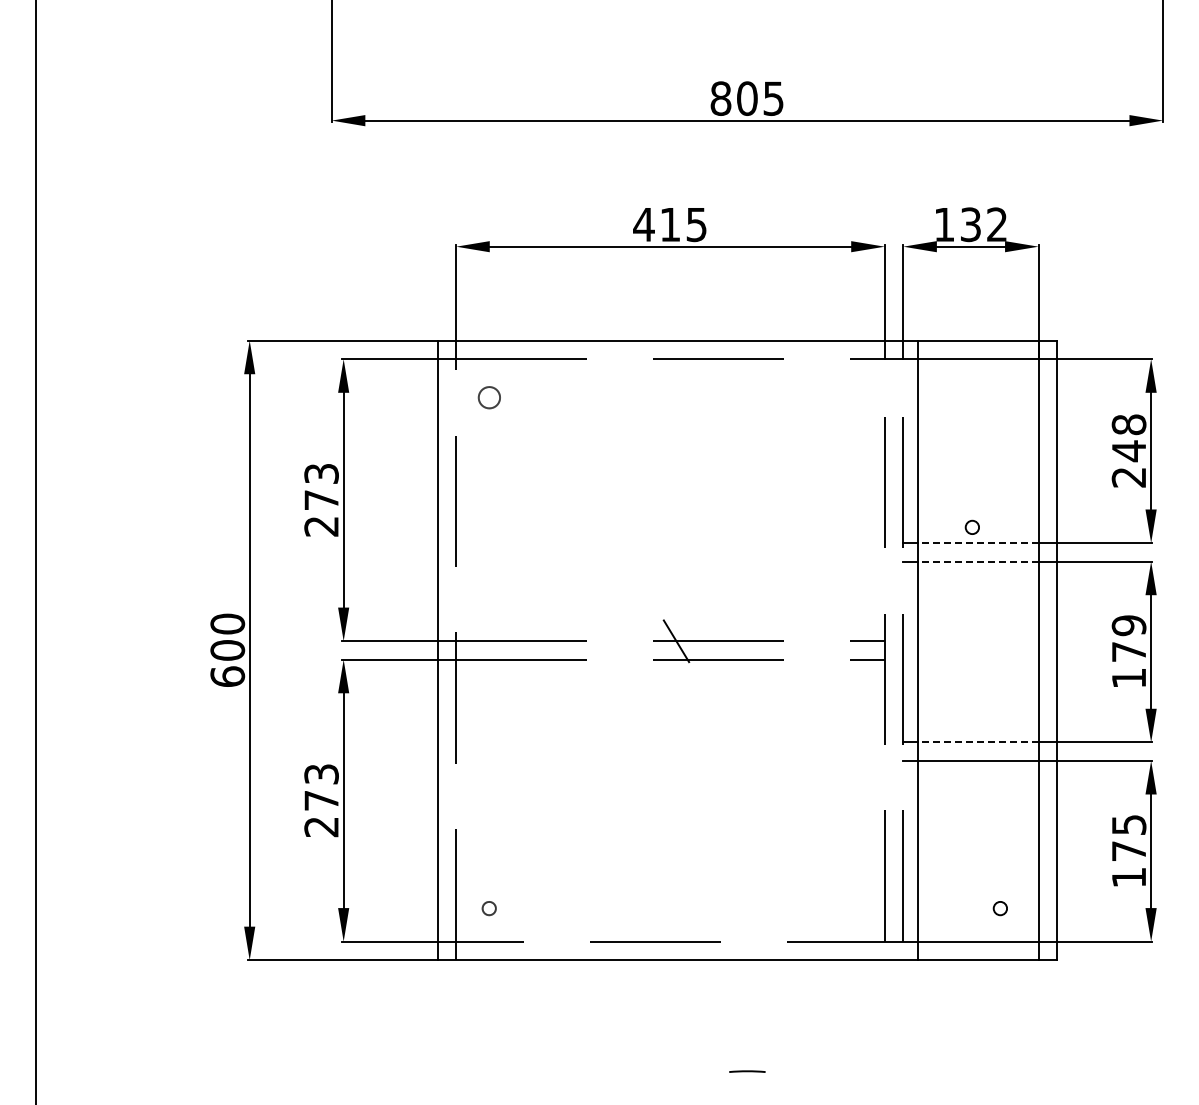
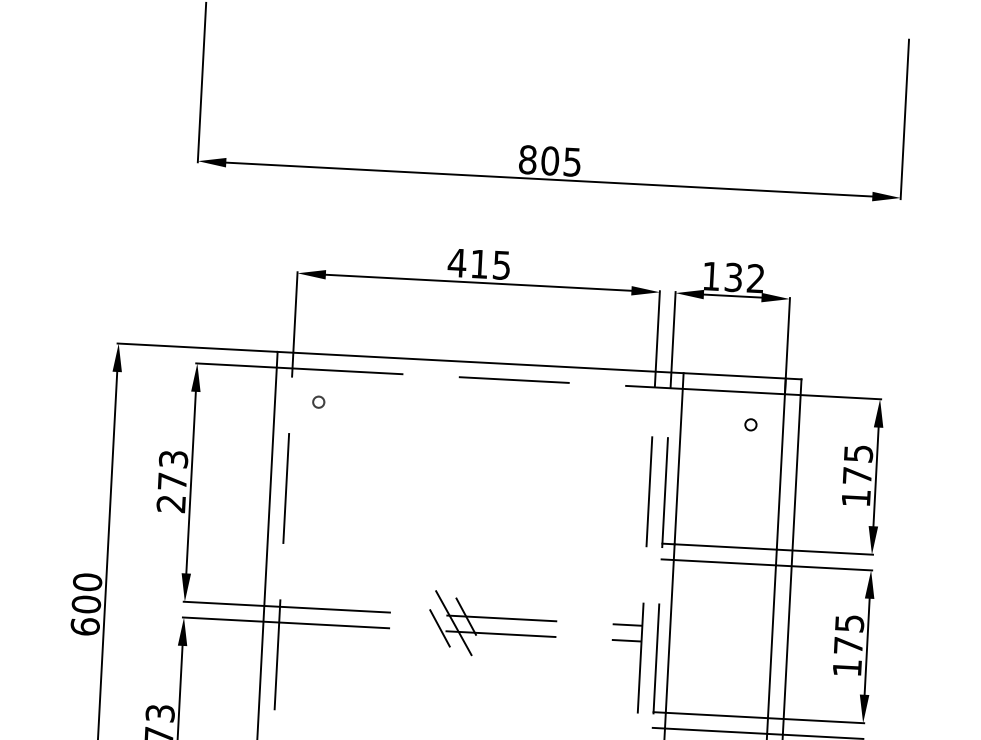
circle: (488, 396) -> (318, 401), size x0.62
text: (1128, 450) -> (856, 475), 248 -> 175
circle: (971, 526) -> (750, 424), moved
line: (977, 543) -> (725, 547), dashed -> solid
line: (977, 561) -> (724, 562), dashed -> solid
text: (1128, 625) -> (849, 623), 179 -> 175
line: (662, 649) -> (454, 623), added
line: (645, 656) -> (439, 628), added
line: (977, 742) -> (716, 715), dashed -> solid

